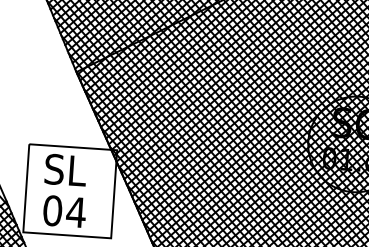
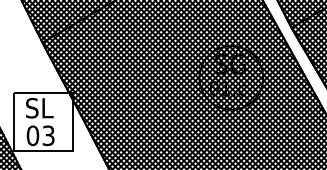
text: (76, 211) -> (48, 135), 04 -> 03

